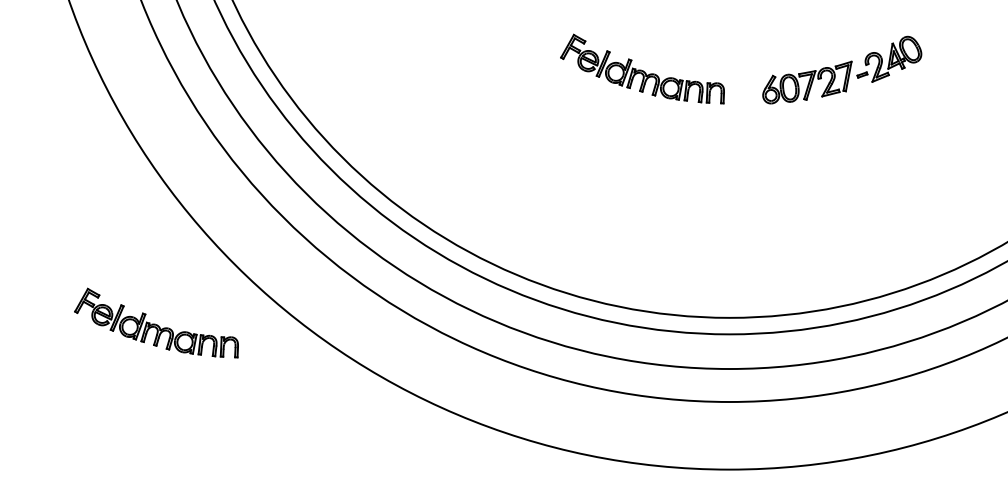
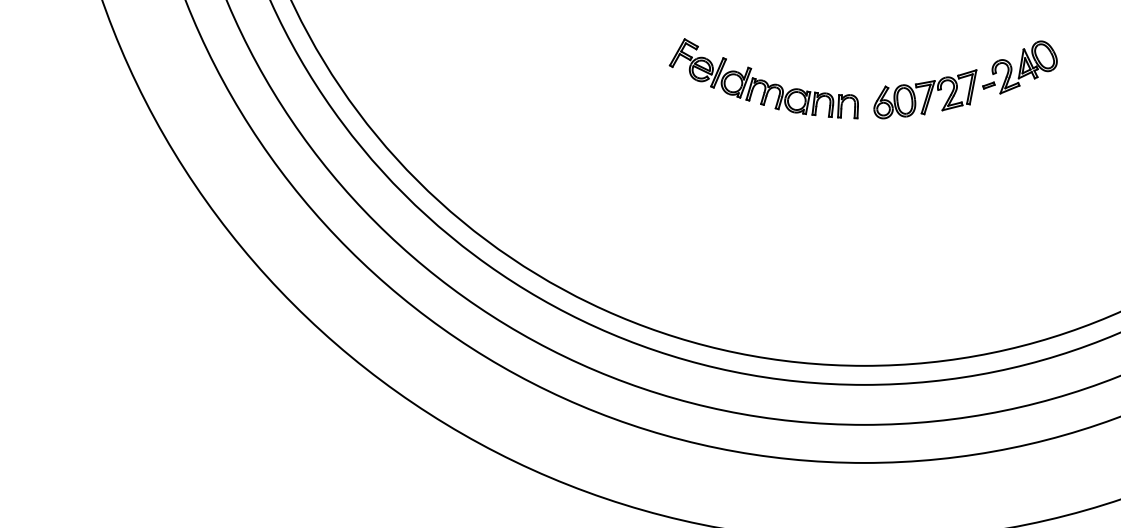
part: (842, 69) -> (965, 79), moved
part: (156, 322) -> (202, 371), removed

